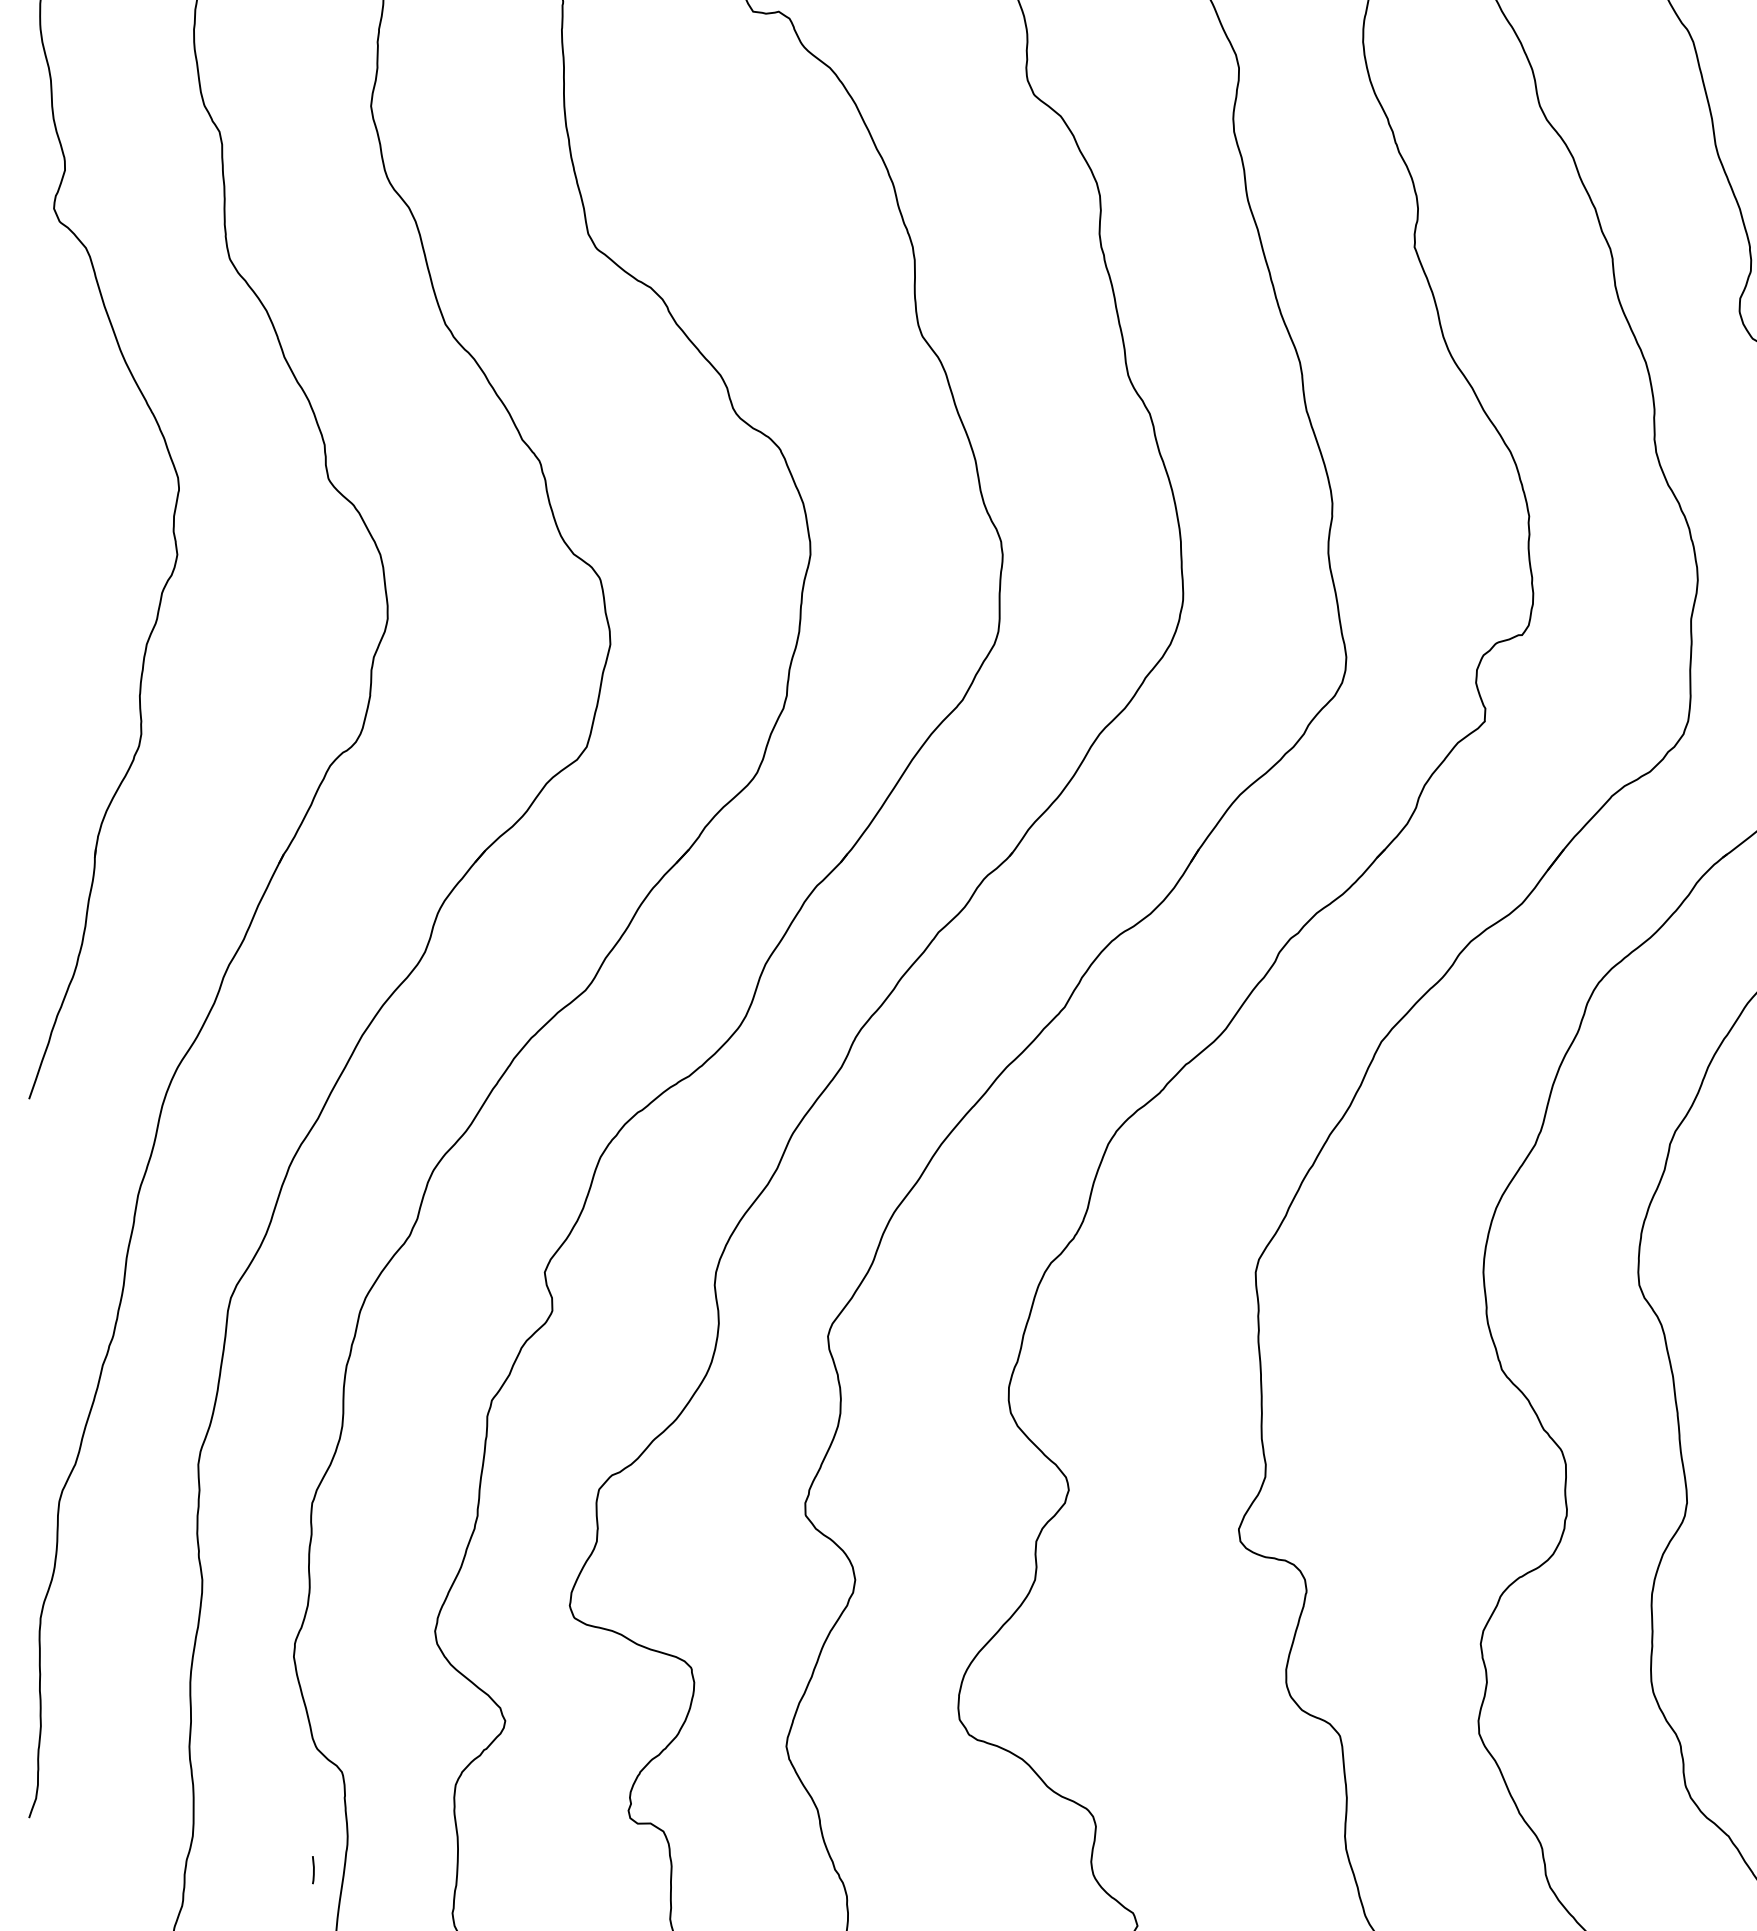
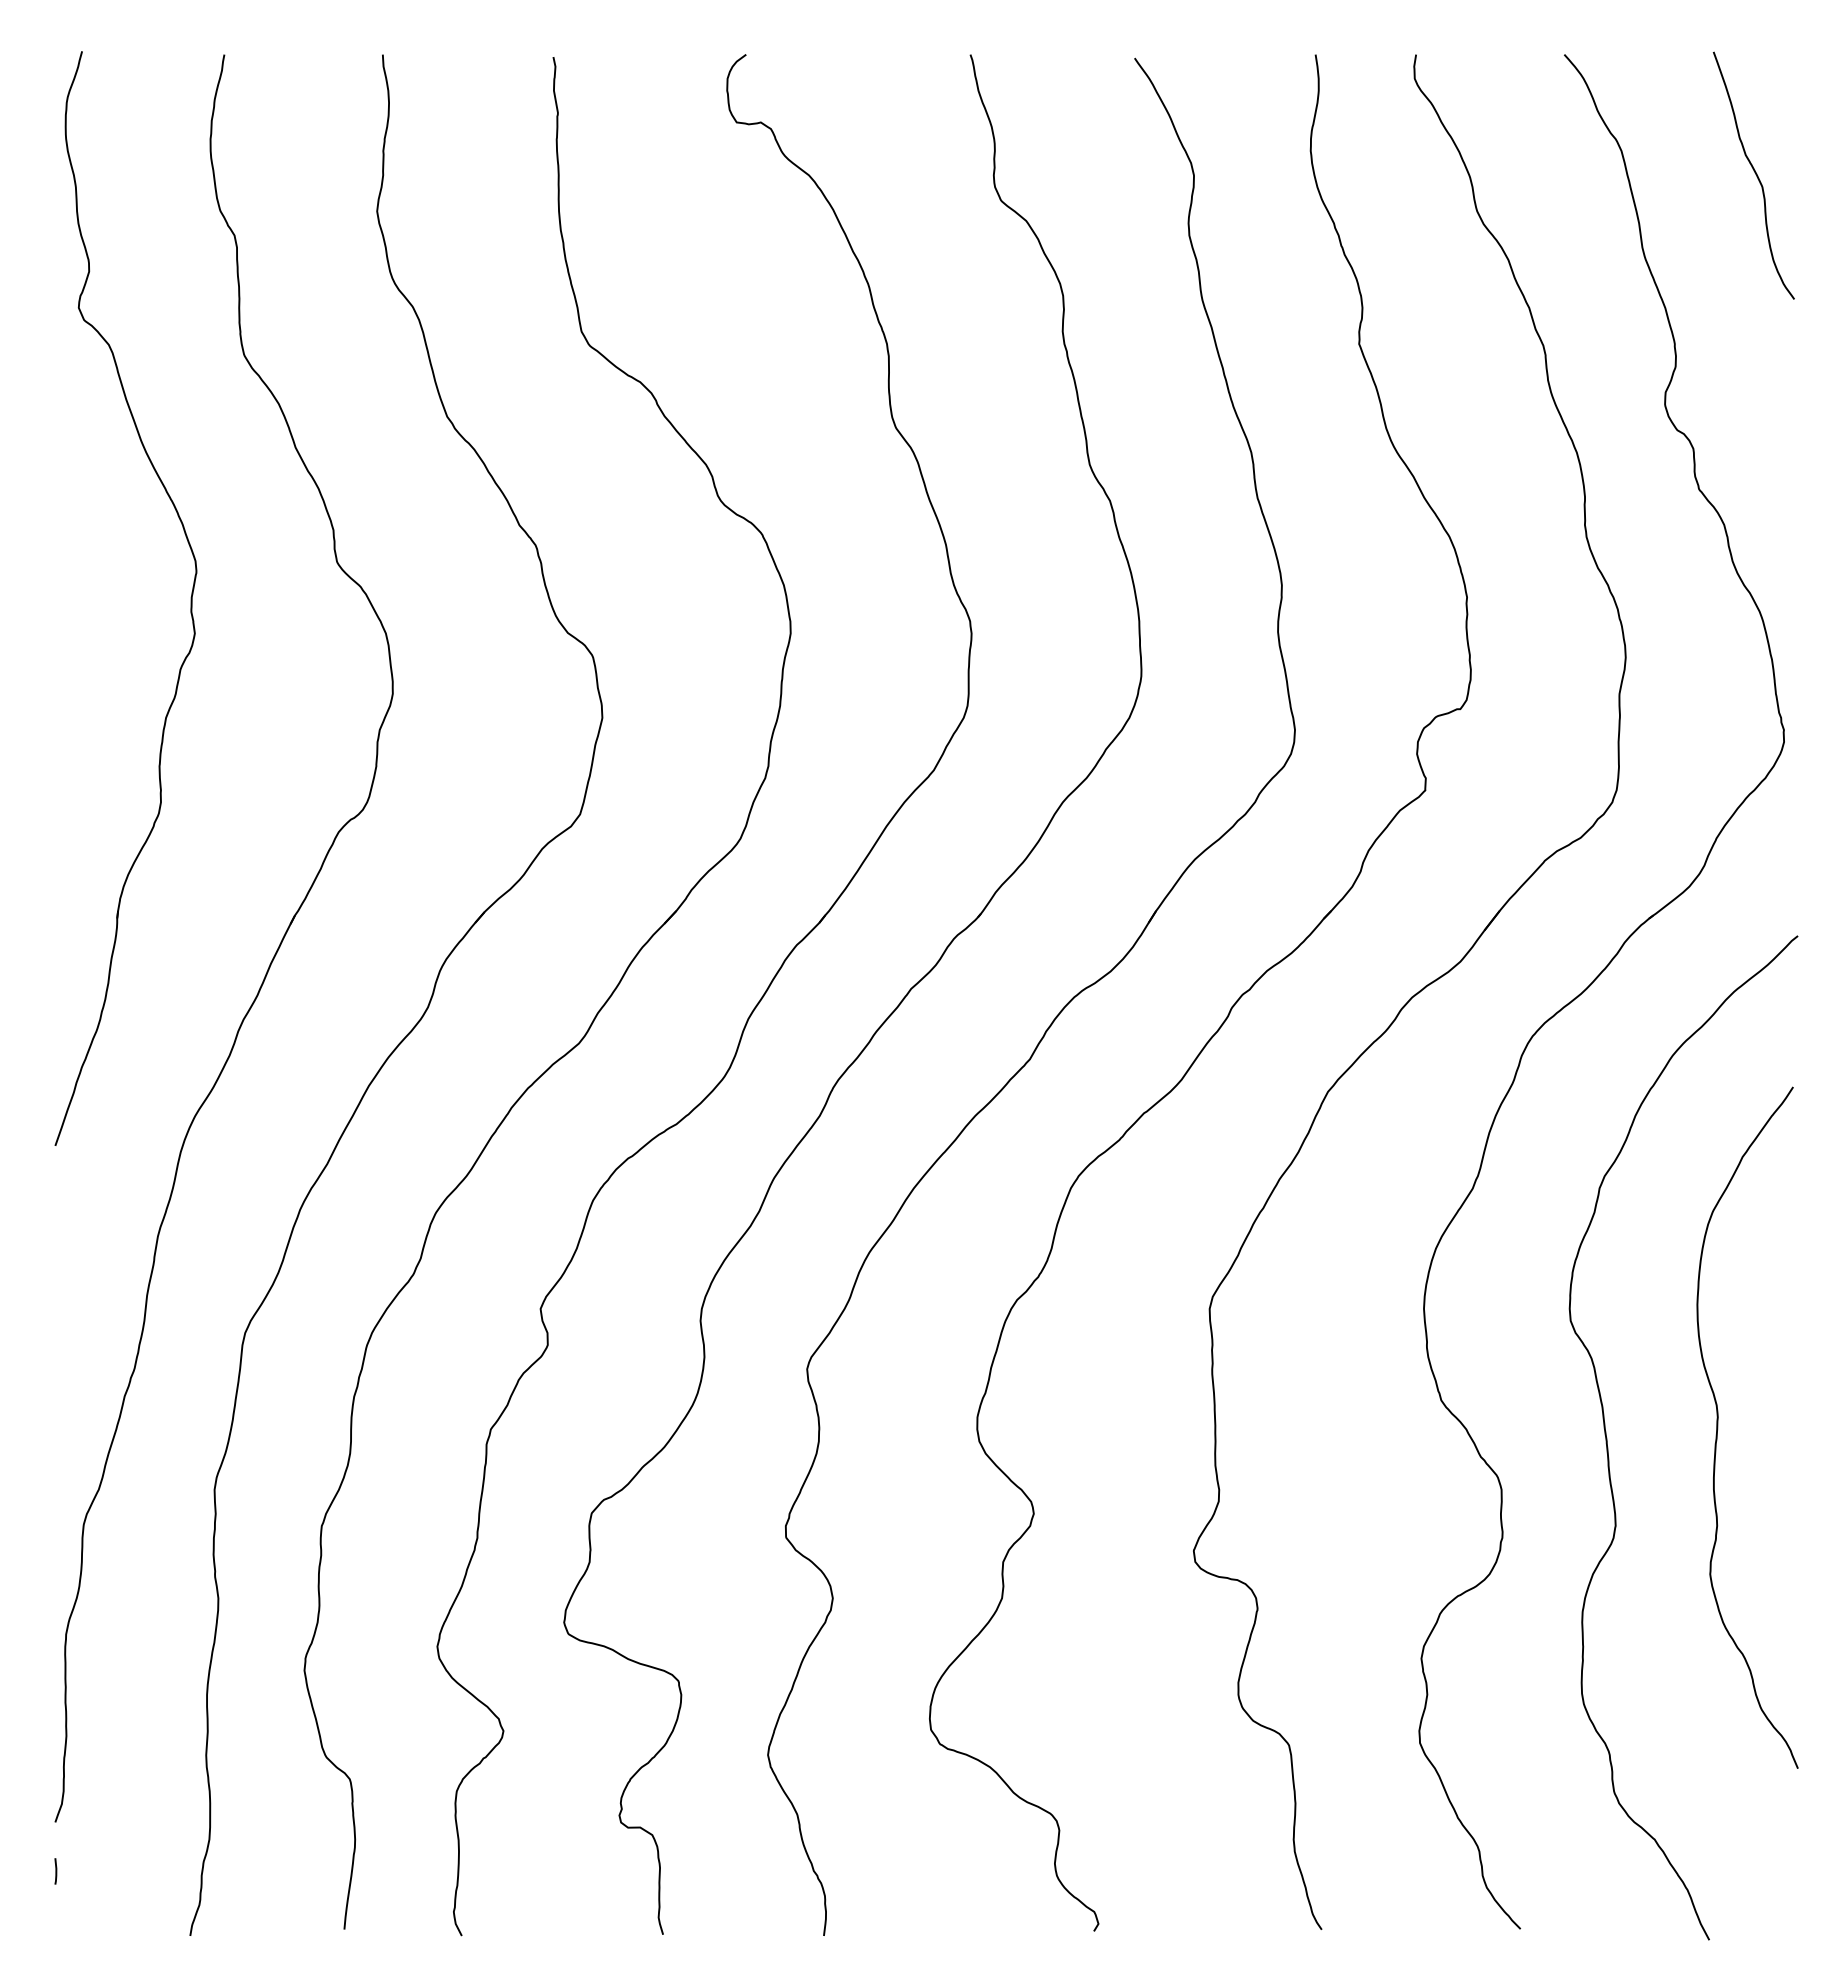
line: (312, 1870) -> (55, 1871), moved

